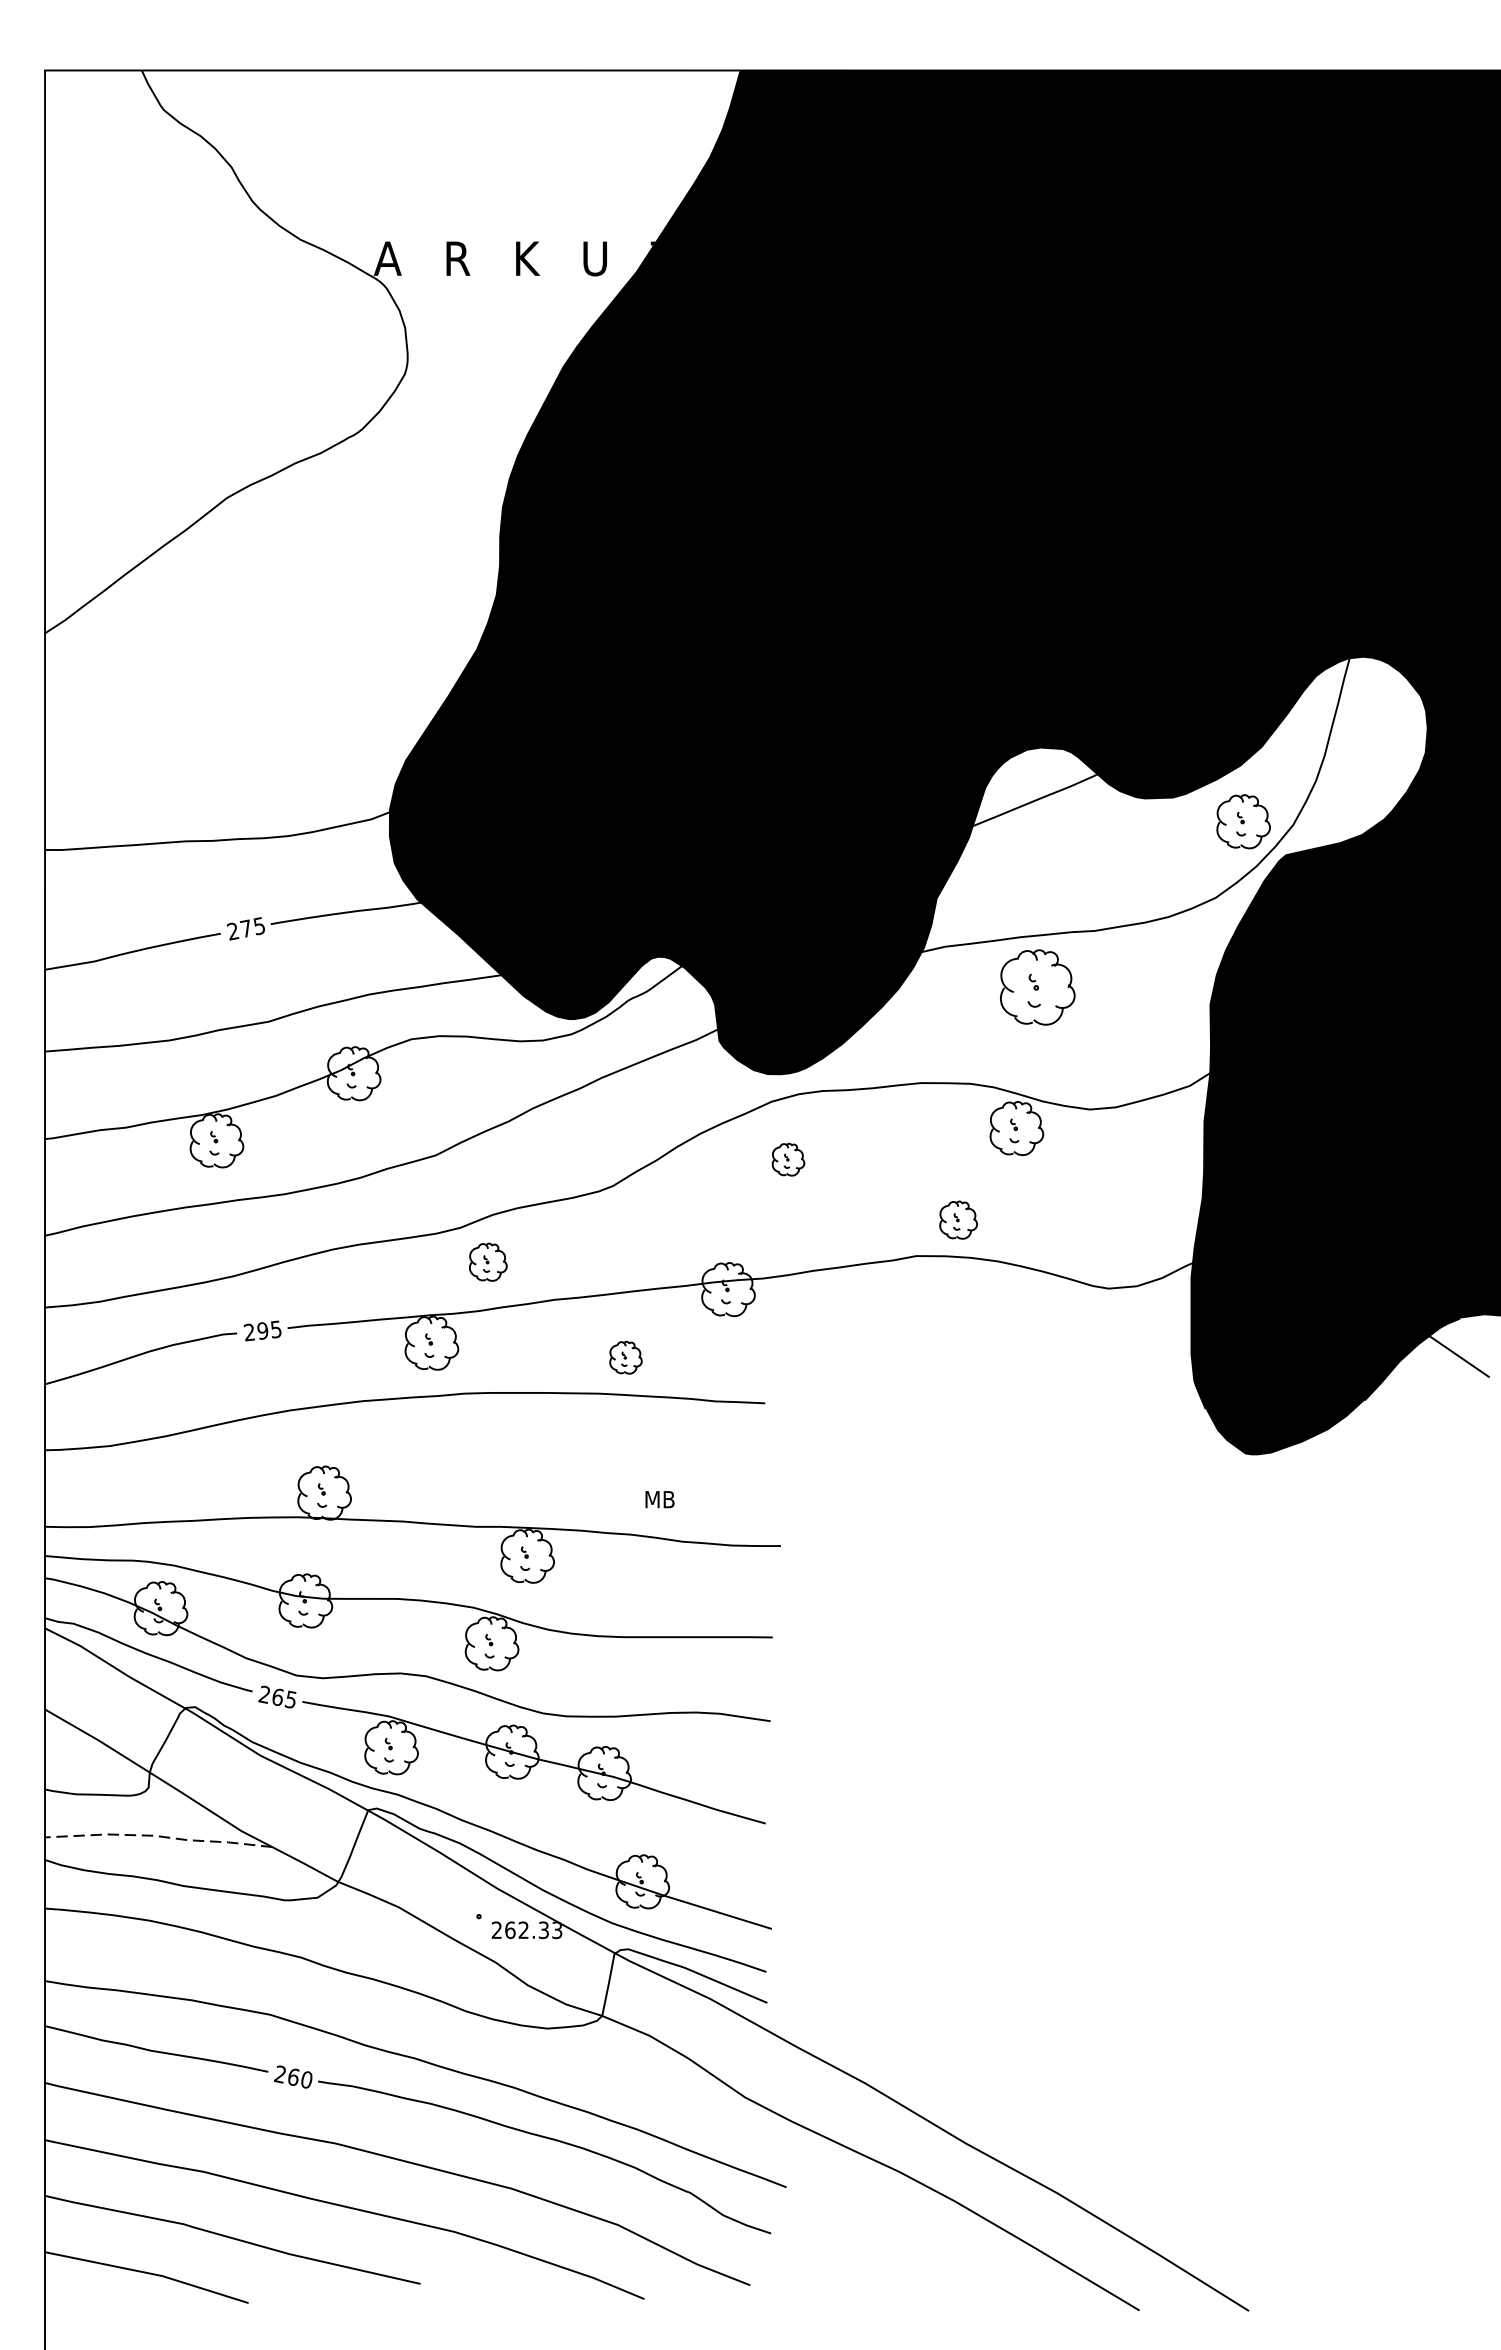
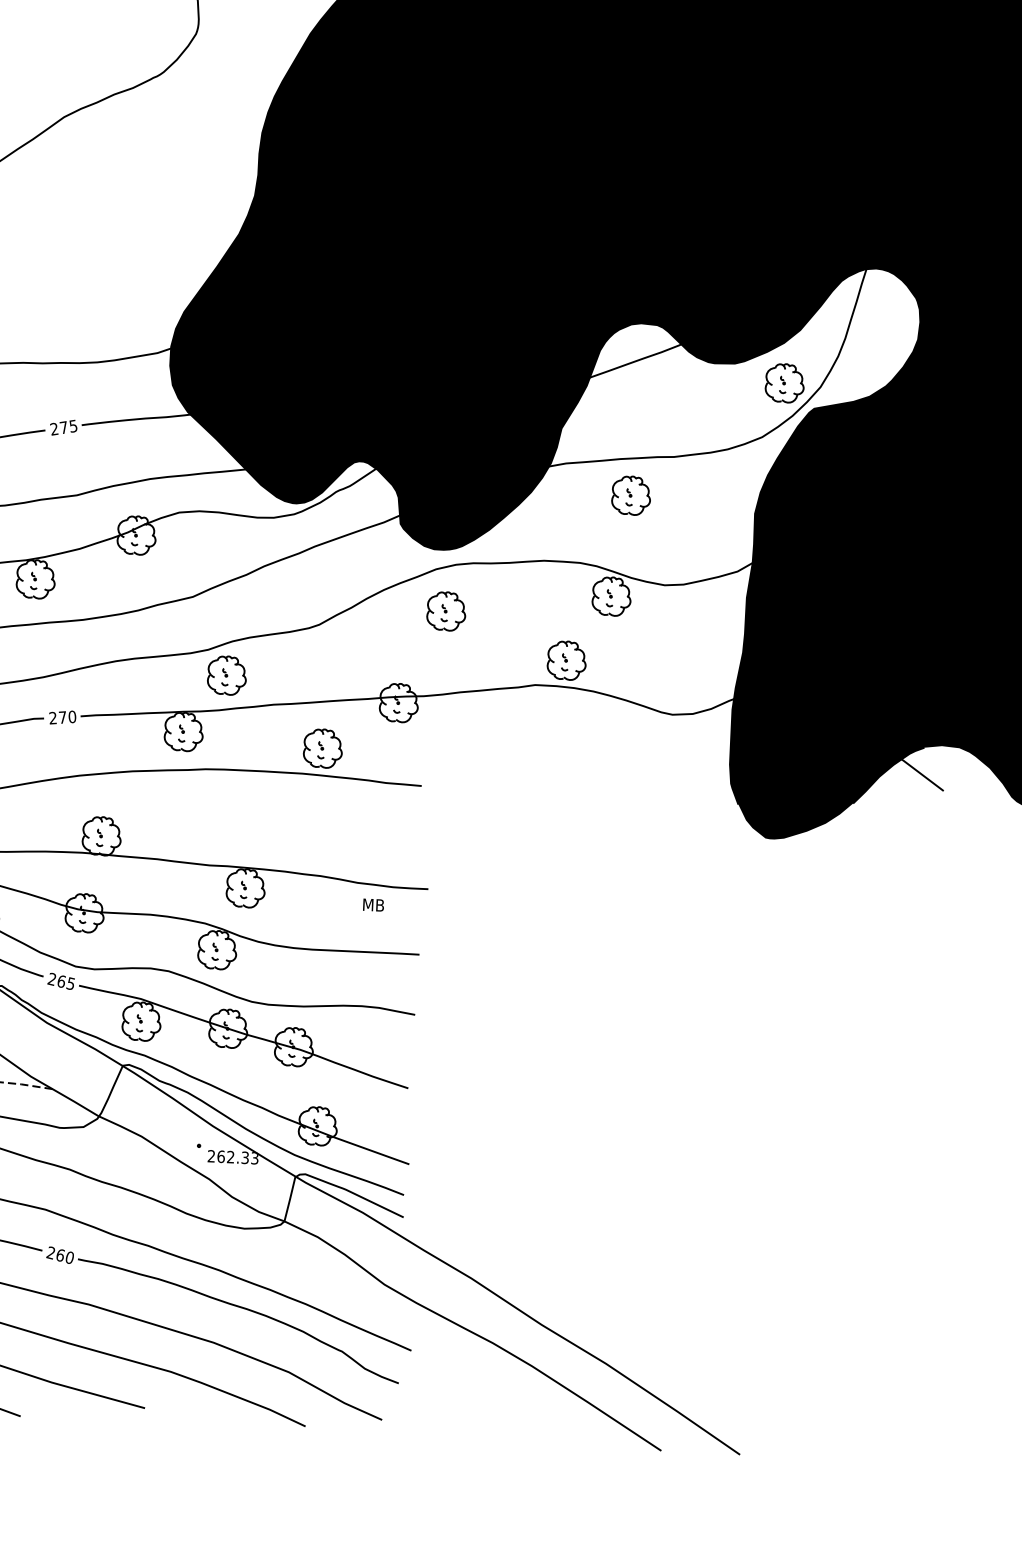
part: (1037, 986) -> (631, 495), size x0.71
part: (788, 1159) -> (446, 611), size x1.67
part: (958, 1219) -> (566, 660), size x1.43
part: (488, 1261) -> (227, 674), size x1.43
text: (269, 1329) -> (67, 716), 295 -> 270
part: (625, 1357) -> (322, 748), size x1.67
text: (659, 1499) -> (373, 905), moved

